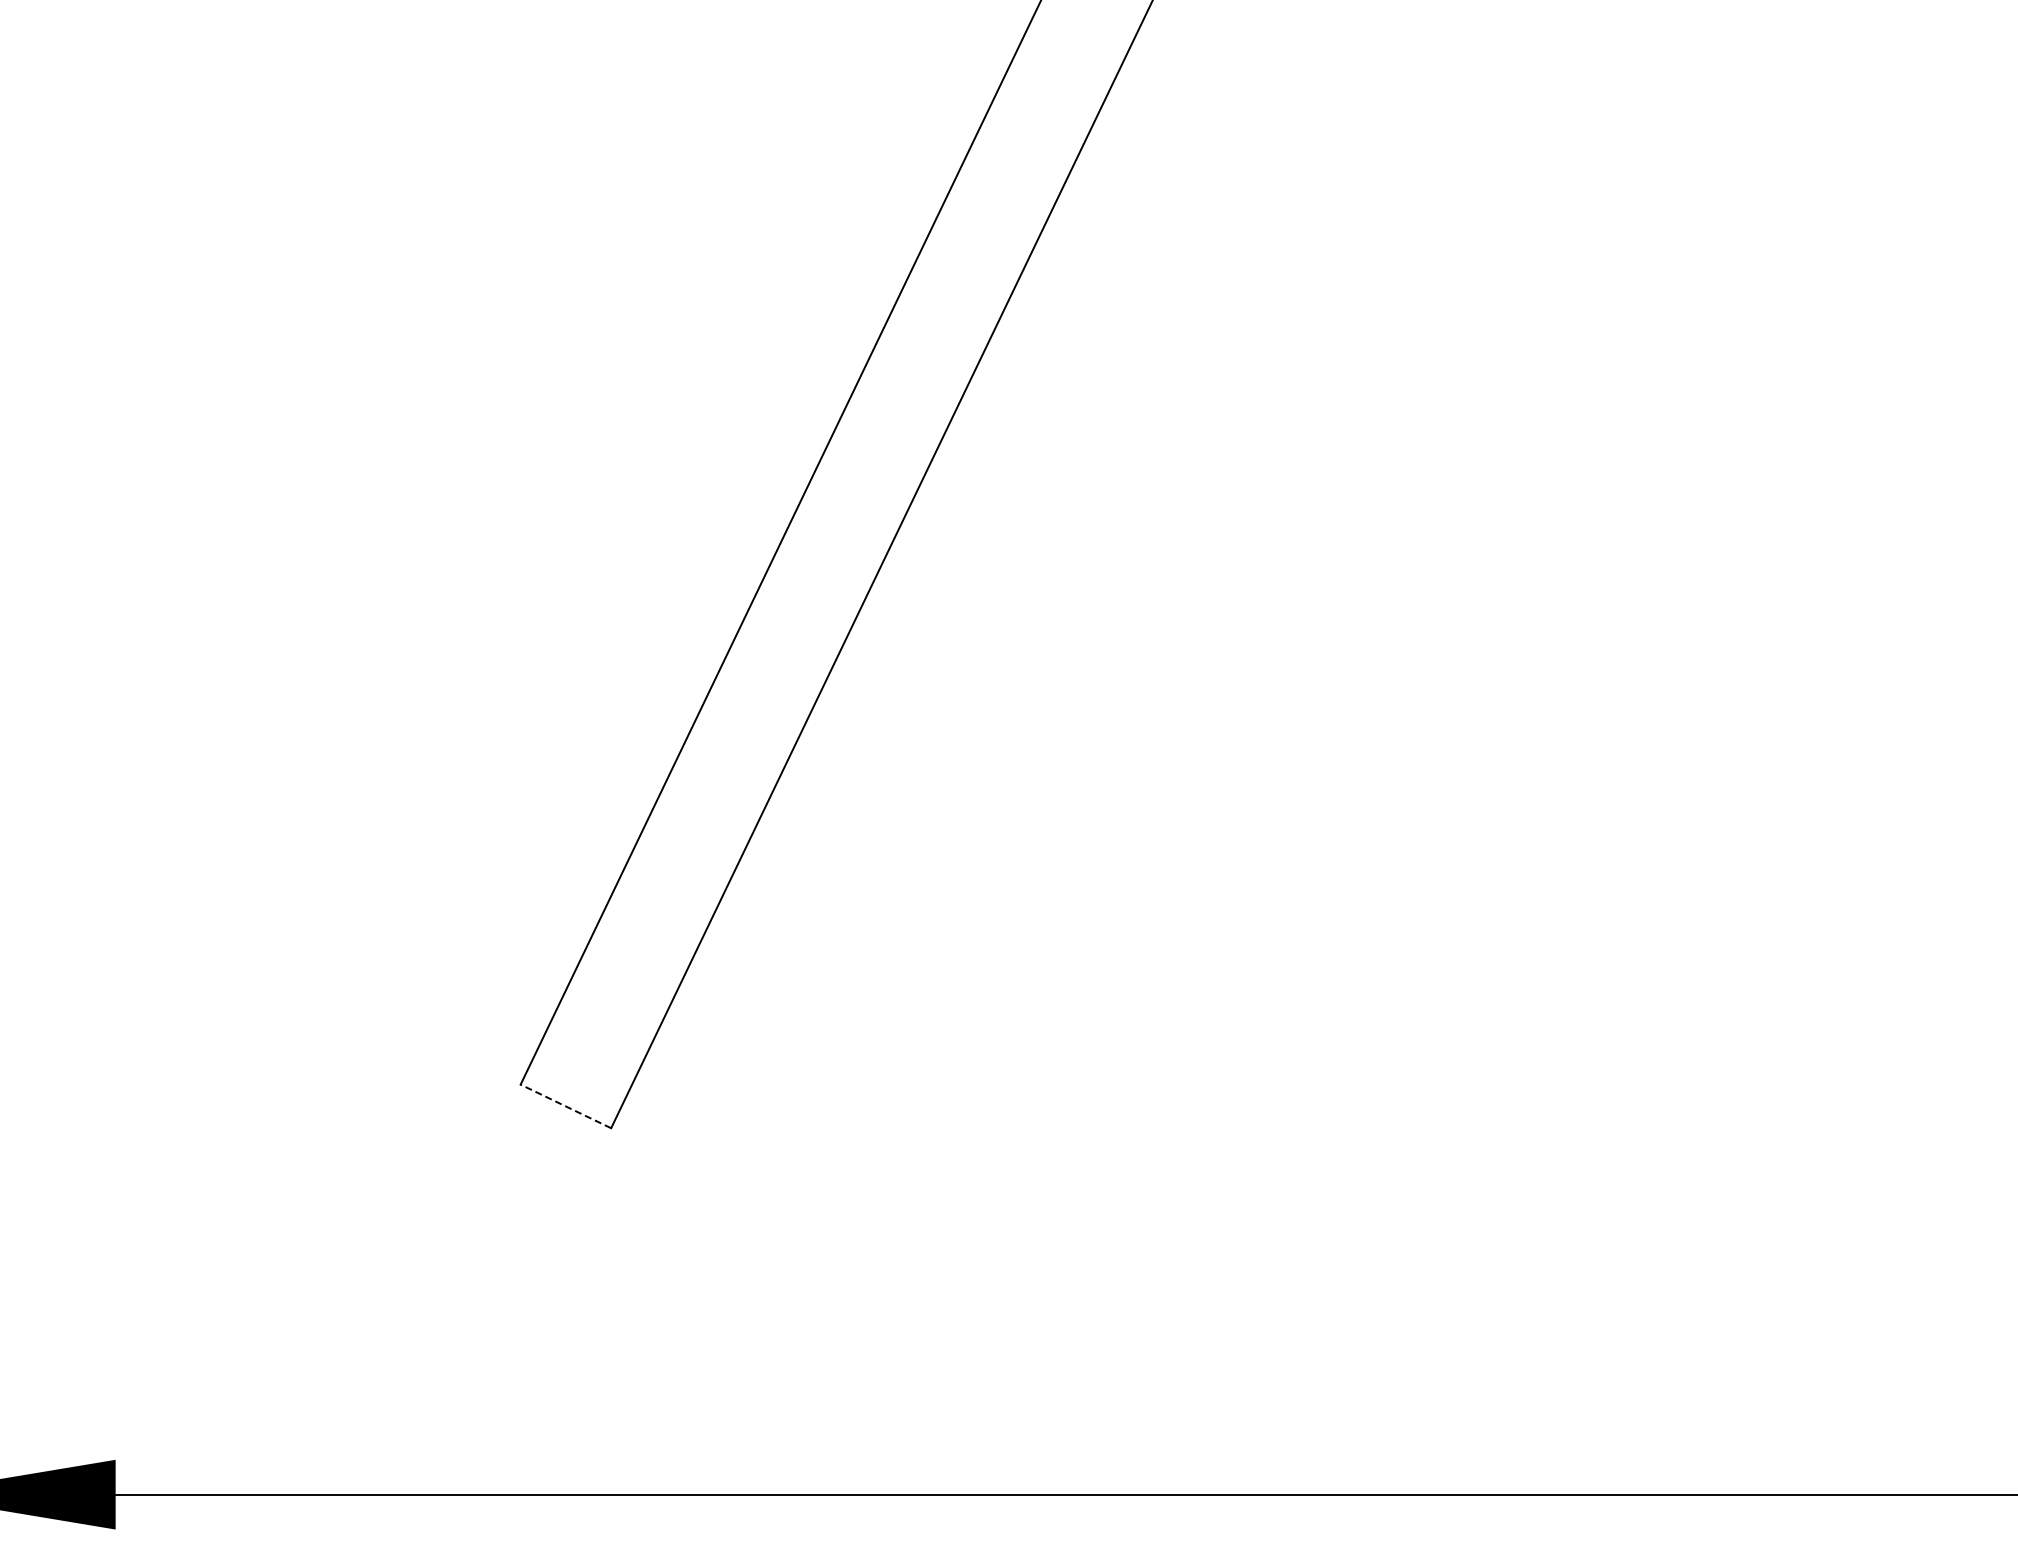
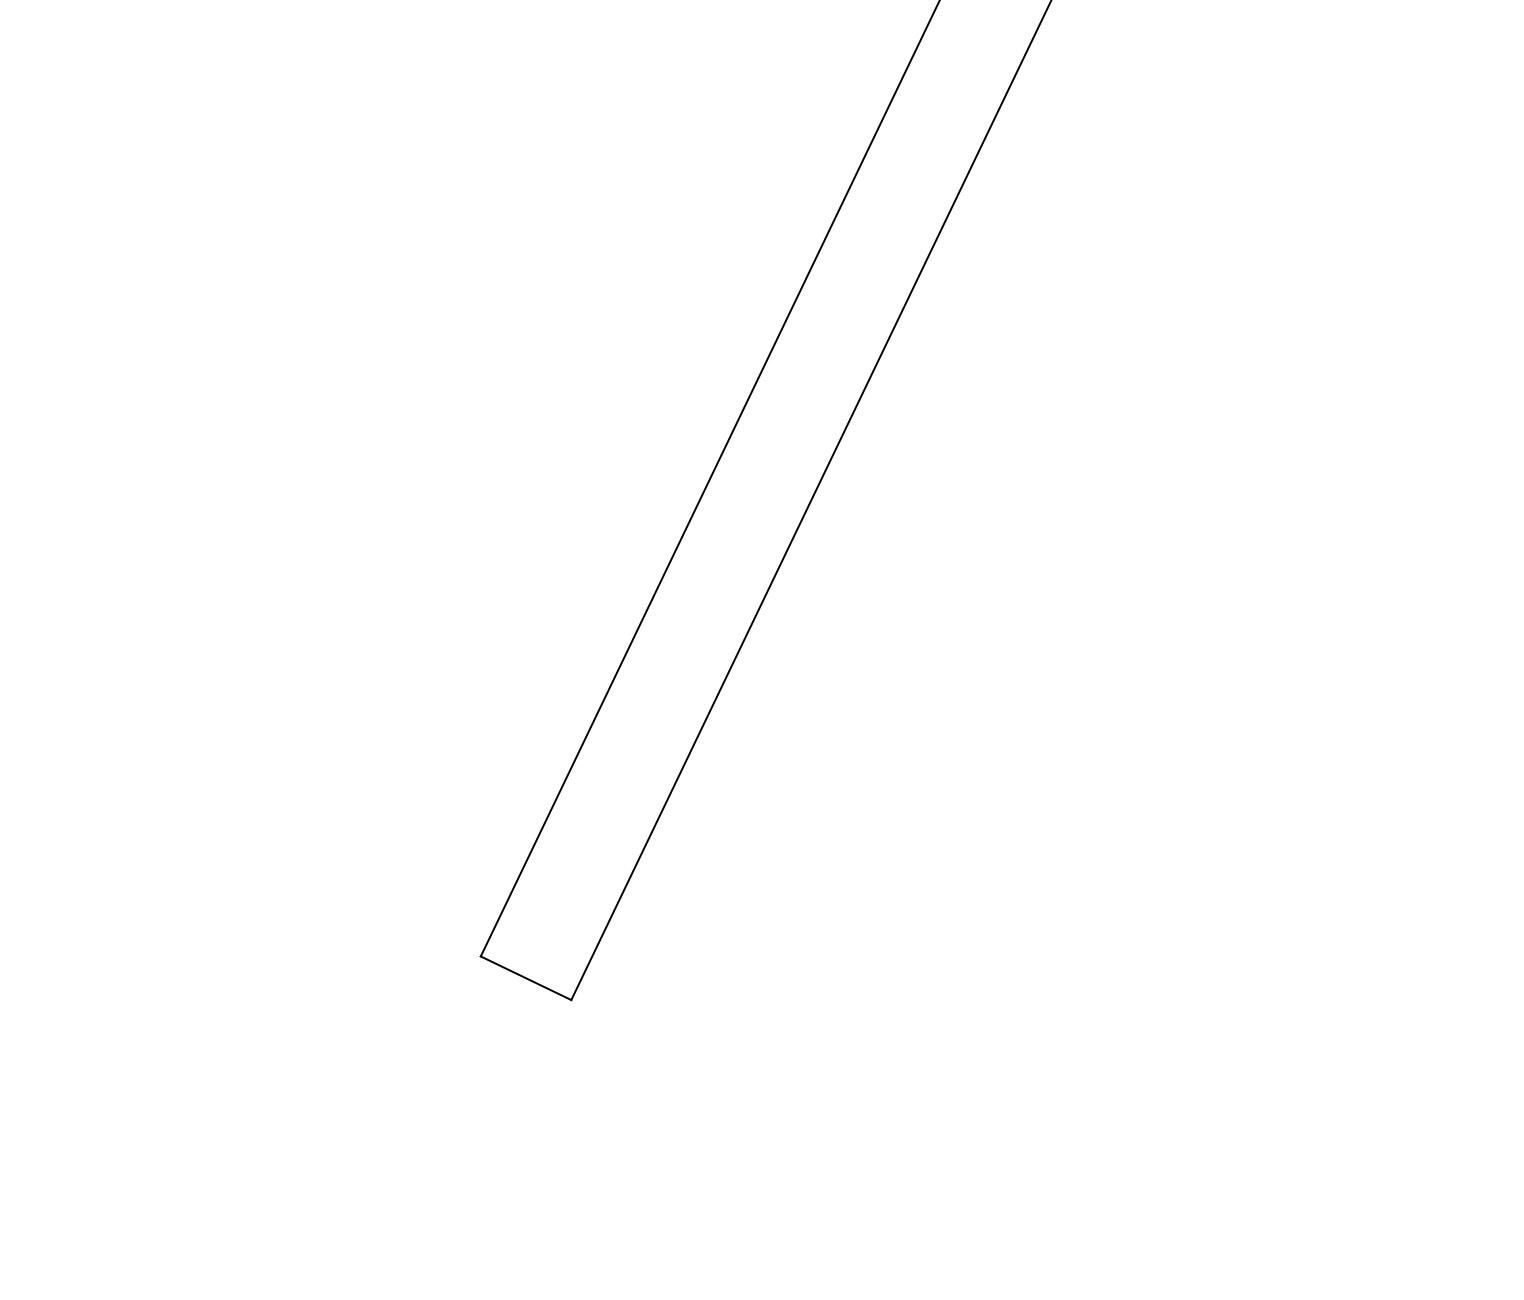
line: (565, 1106) -> (525, 978), dashed -> solid

